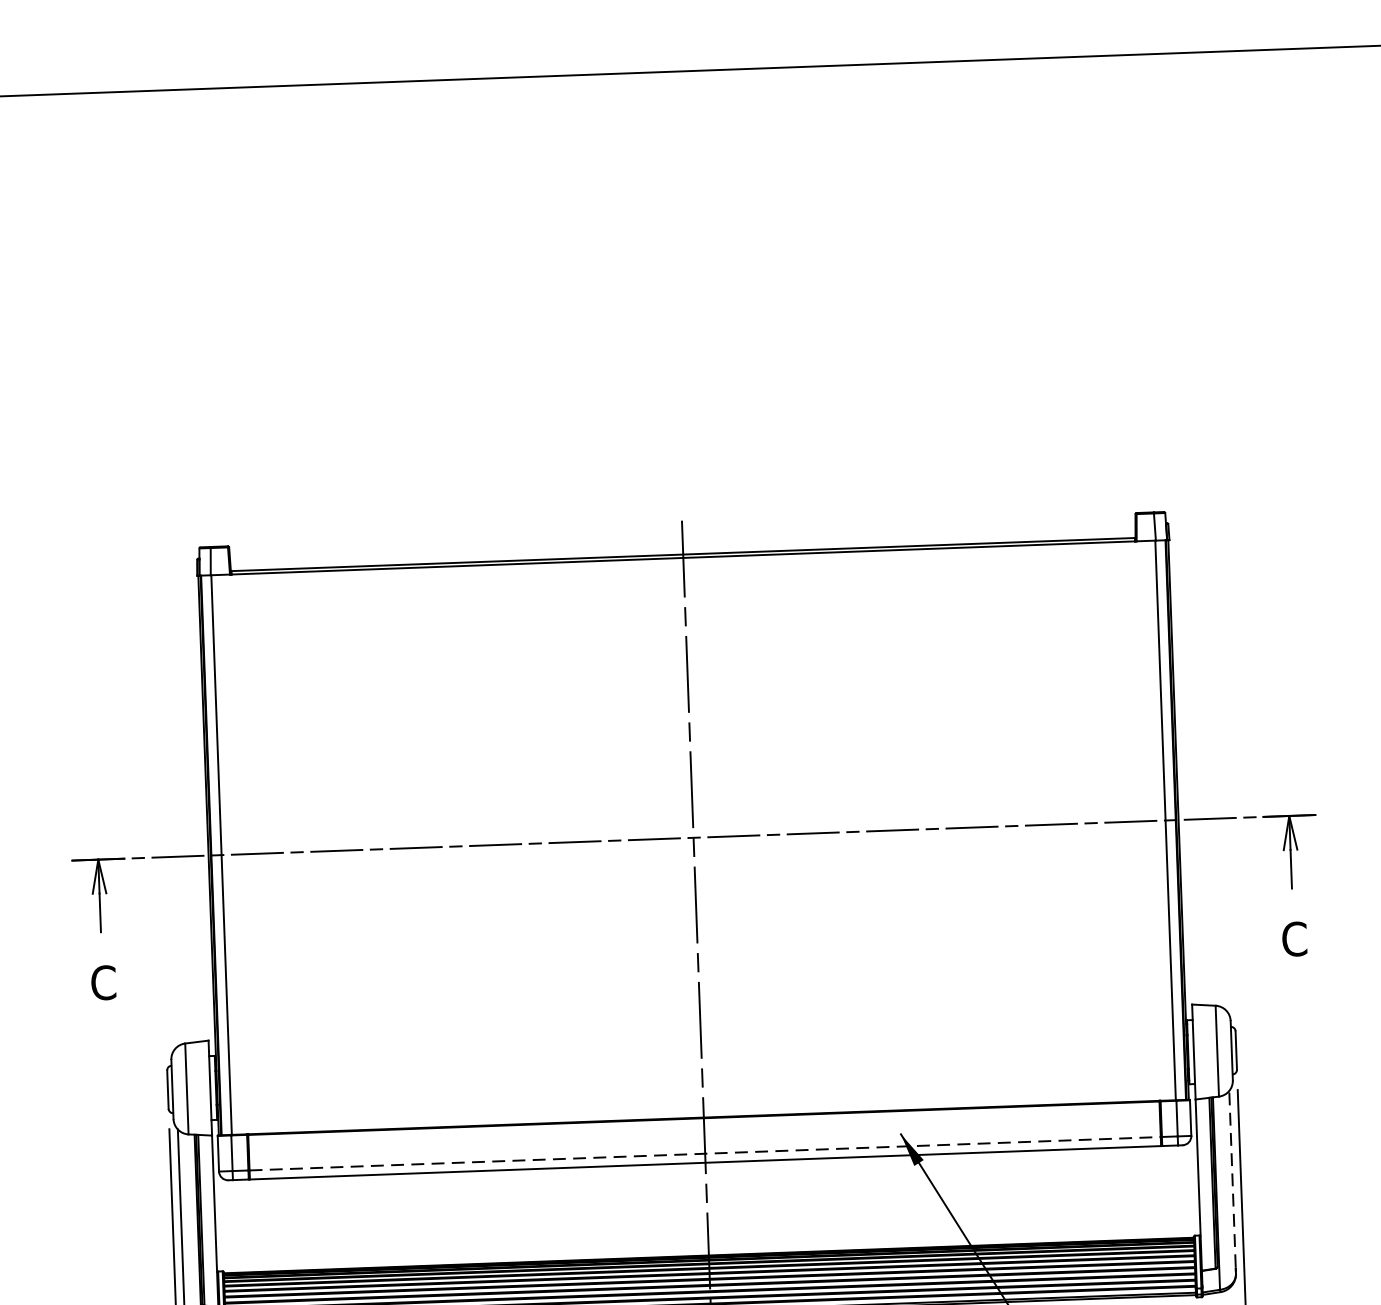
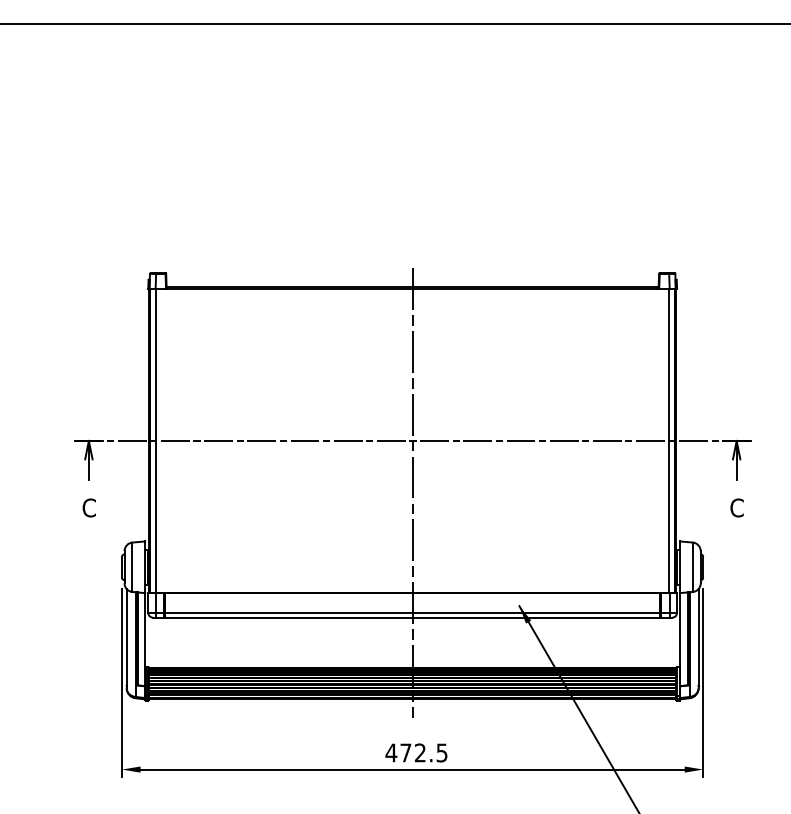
line: (704, 1153) -> (412, 612), dashed -> solid
line: (1232, 1179) -> (698, 637), dashed -> solid

